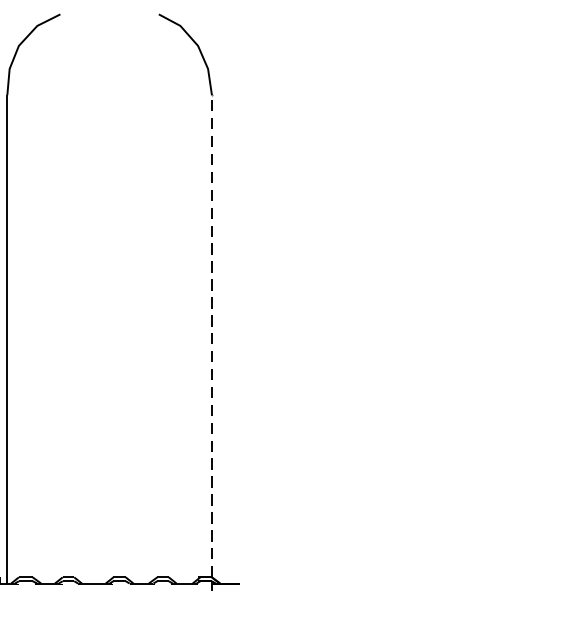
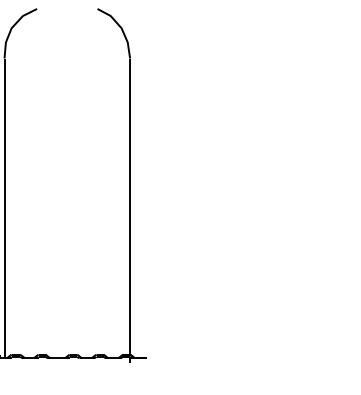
line: (212, 336) -> (130, 206), dashed -> solid

